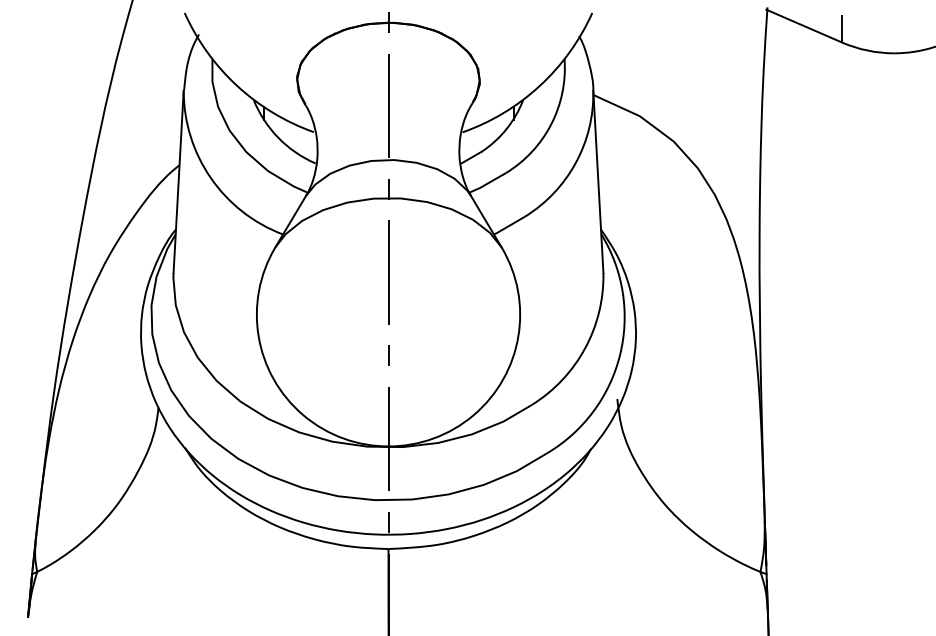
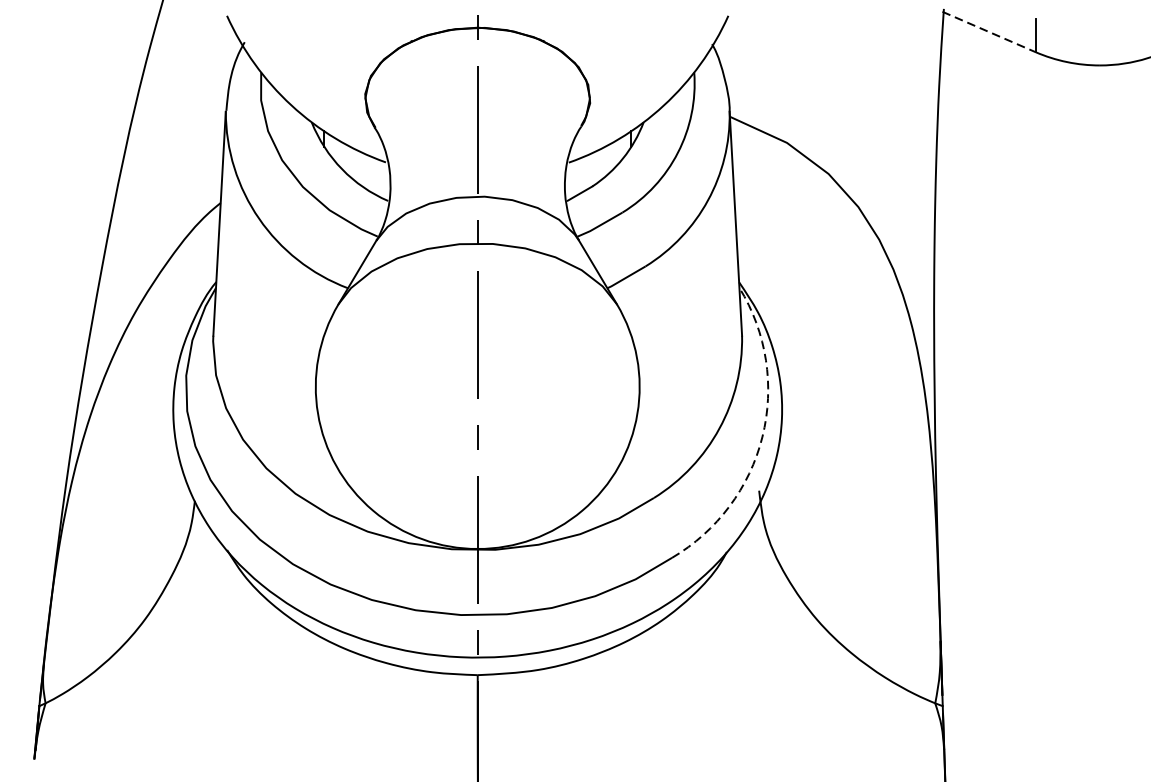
line: (804, 26) -> (989, 32), solid -> dashed
arc: (619, 355) -> (761, 437), solid -> dashed

